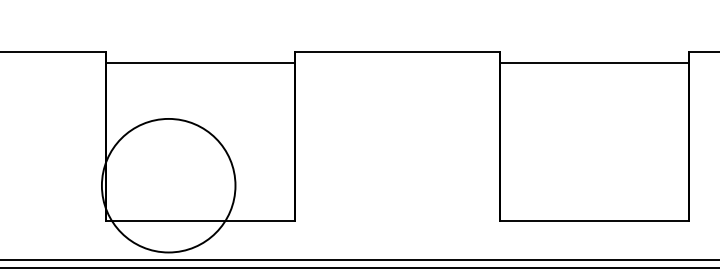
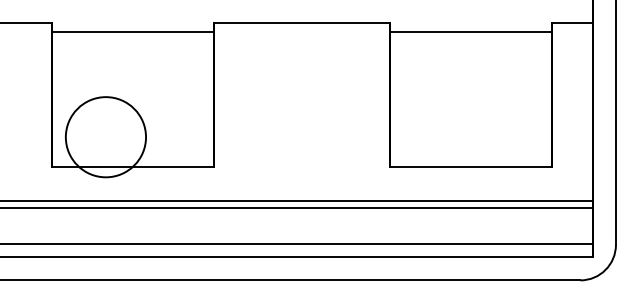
circle: (168, 184) -> (105, 136), size x0.7

